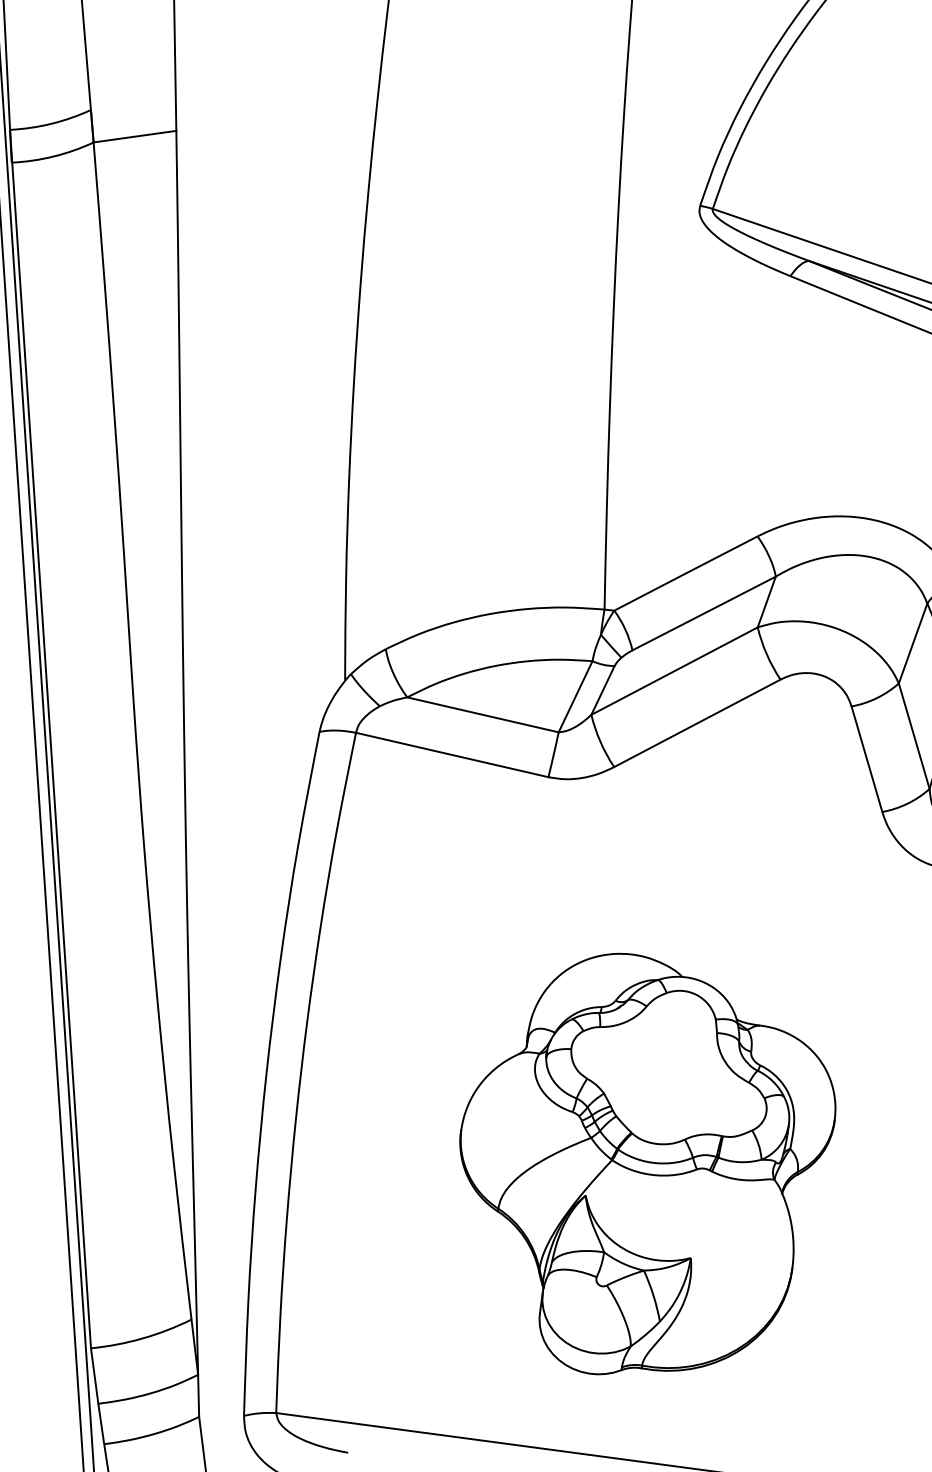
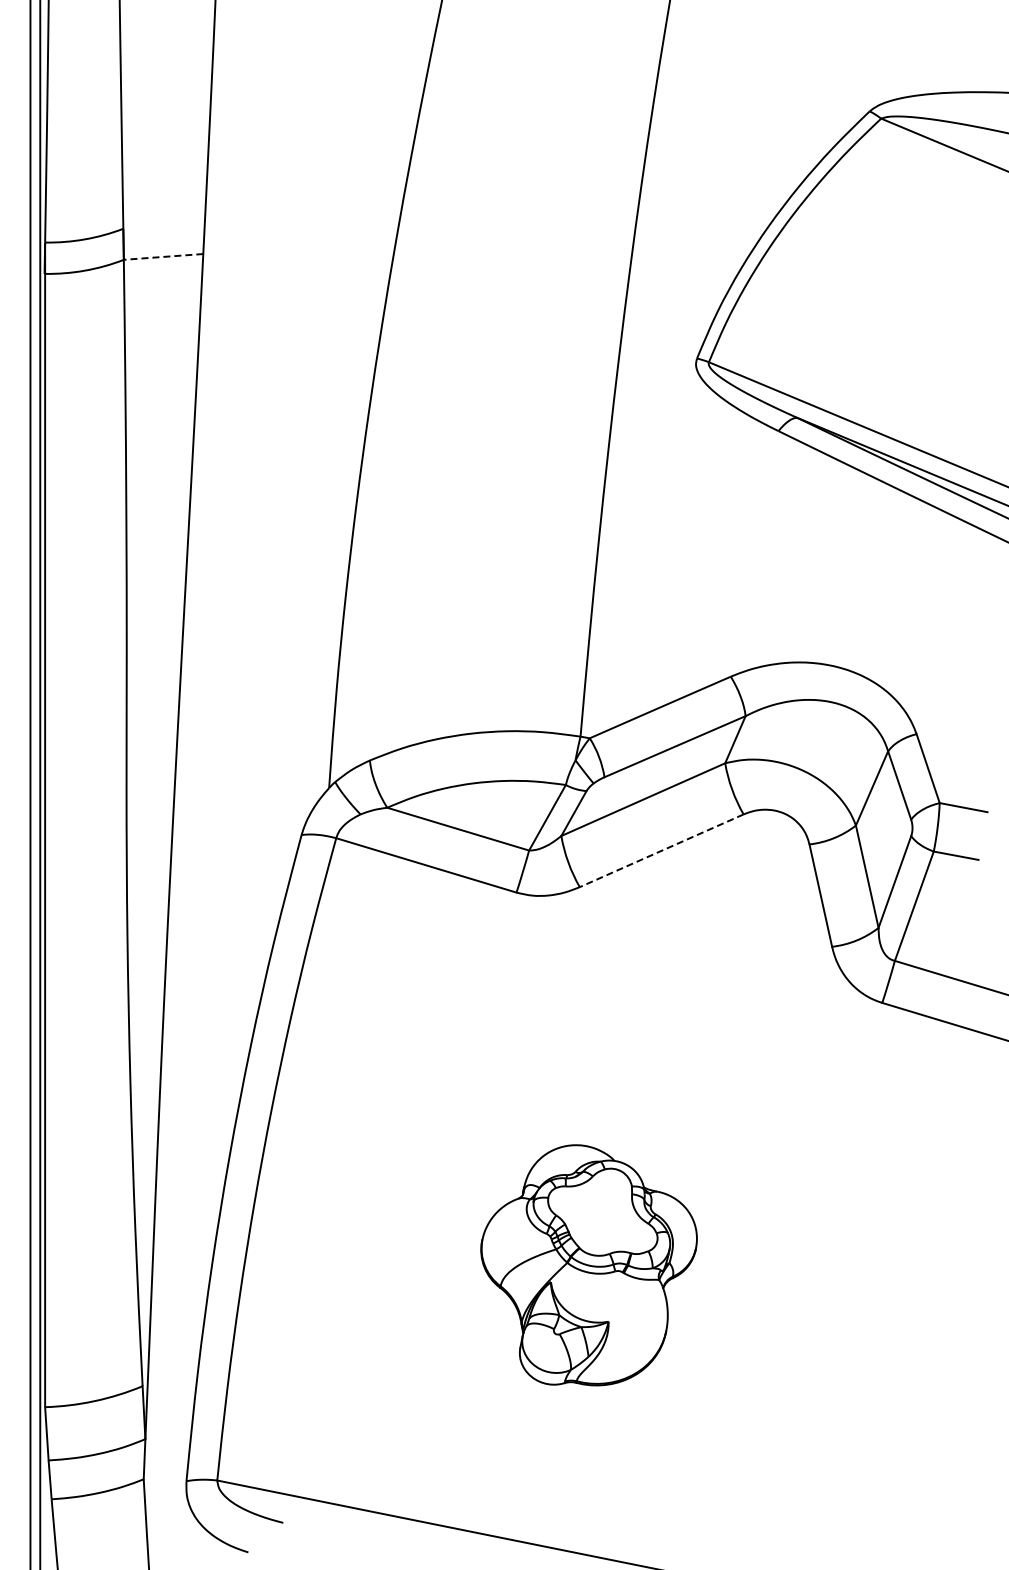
line: (134, 136) -> (163, 256), solid -> dashed
line: (697, 723) -> (661, 850), solid -> dashed
part: (649, 1162) -> (588, 1265), size x0.6

